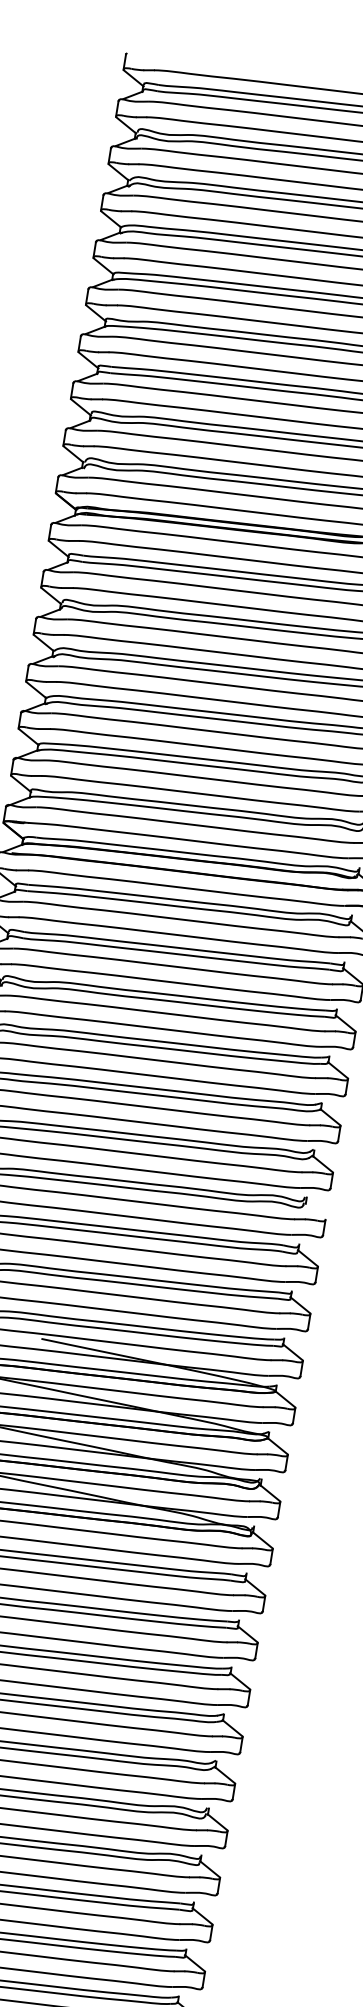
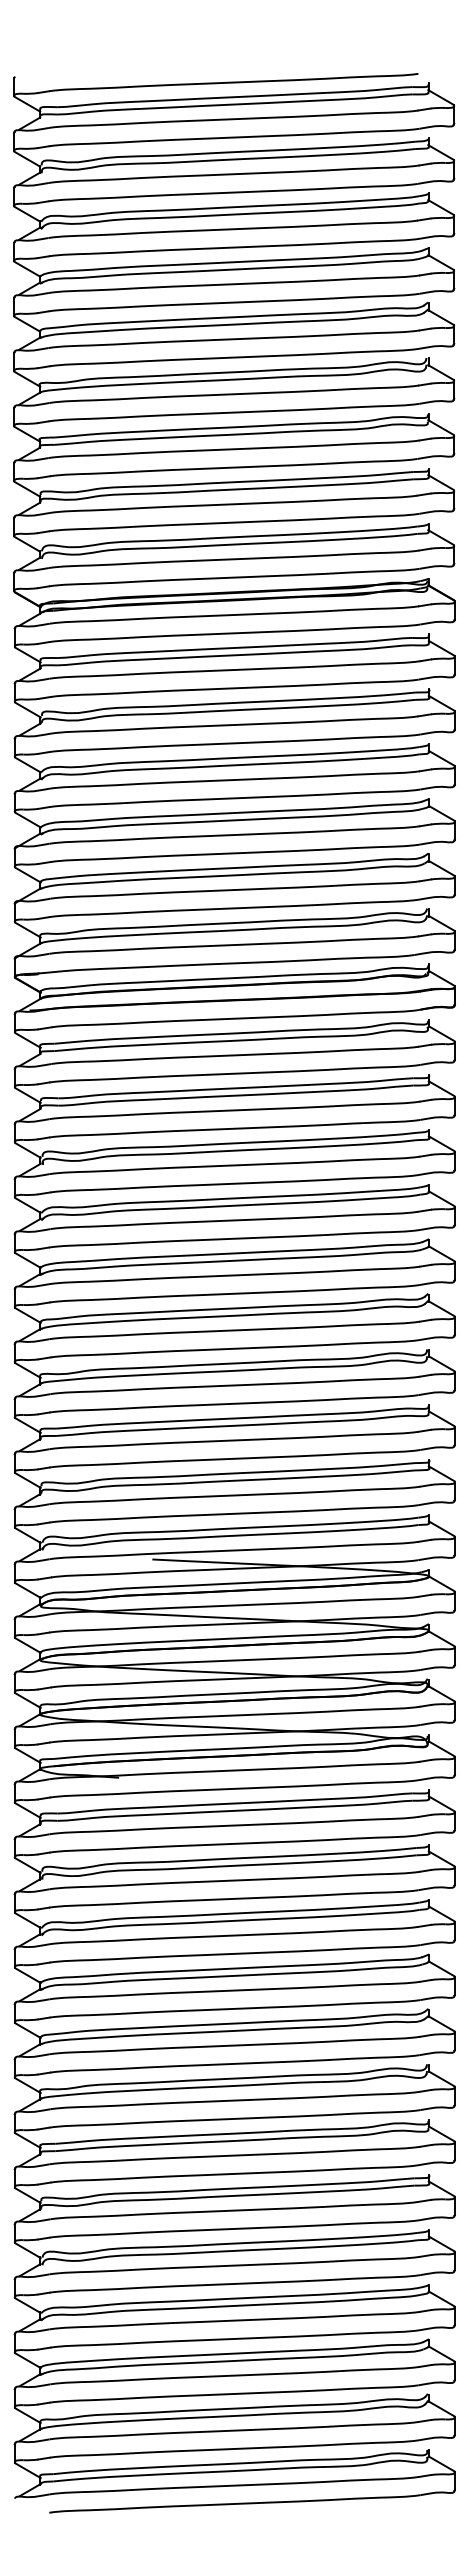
line: (315, 1211) -> (441, 1363), added

